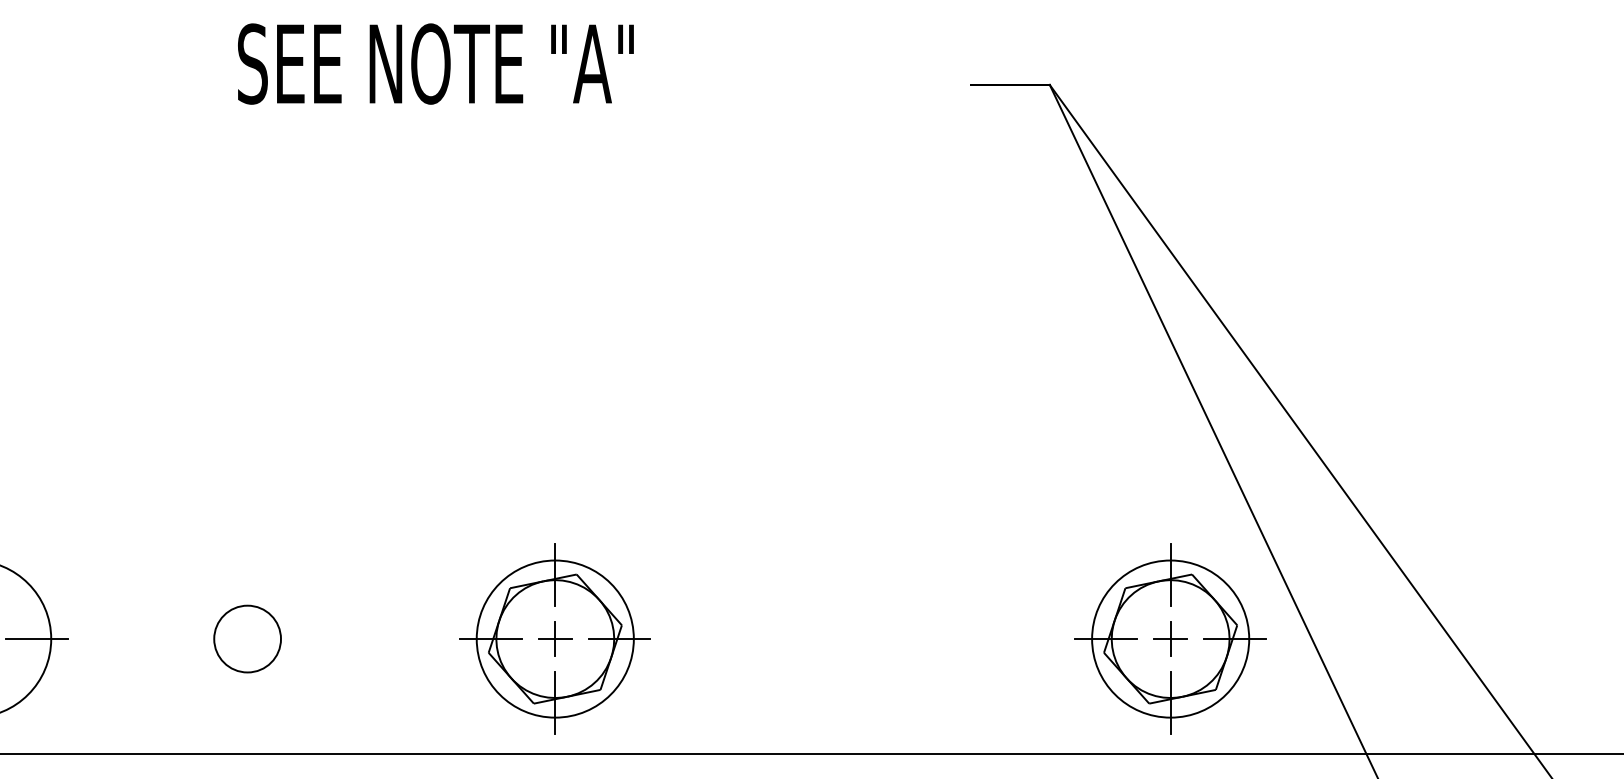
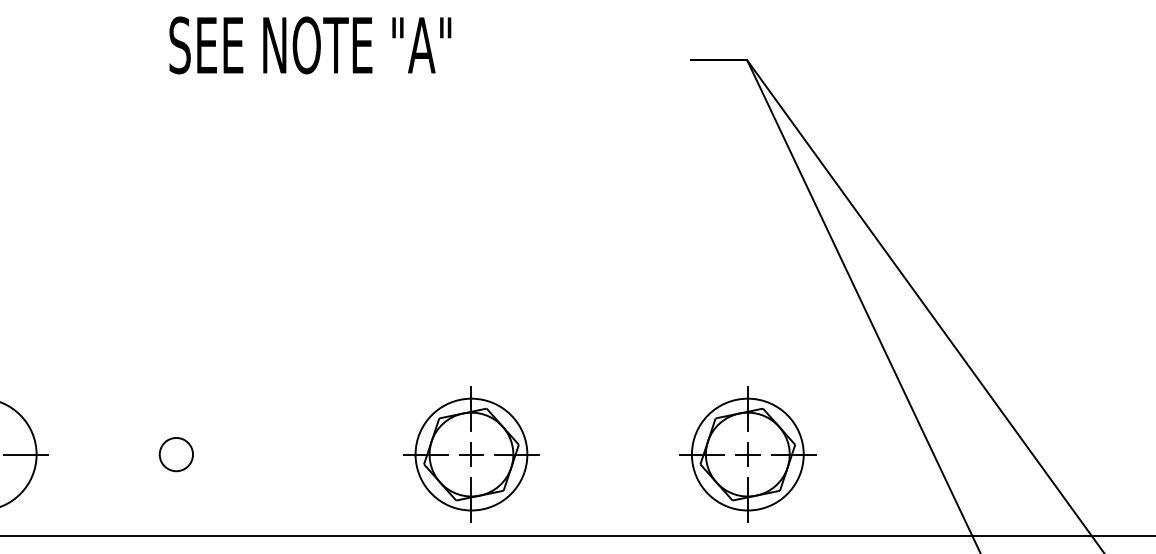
circle: (247, 638) -> (176, 454), size x0.7
part: (554, 638) -> (470, 454), moved
part: (1170, 638) -> (747, 454), moved

